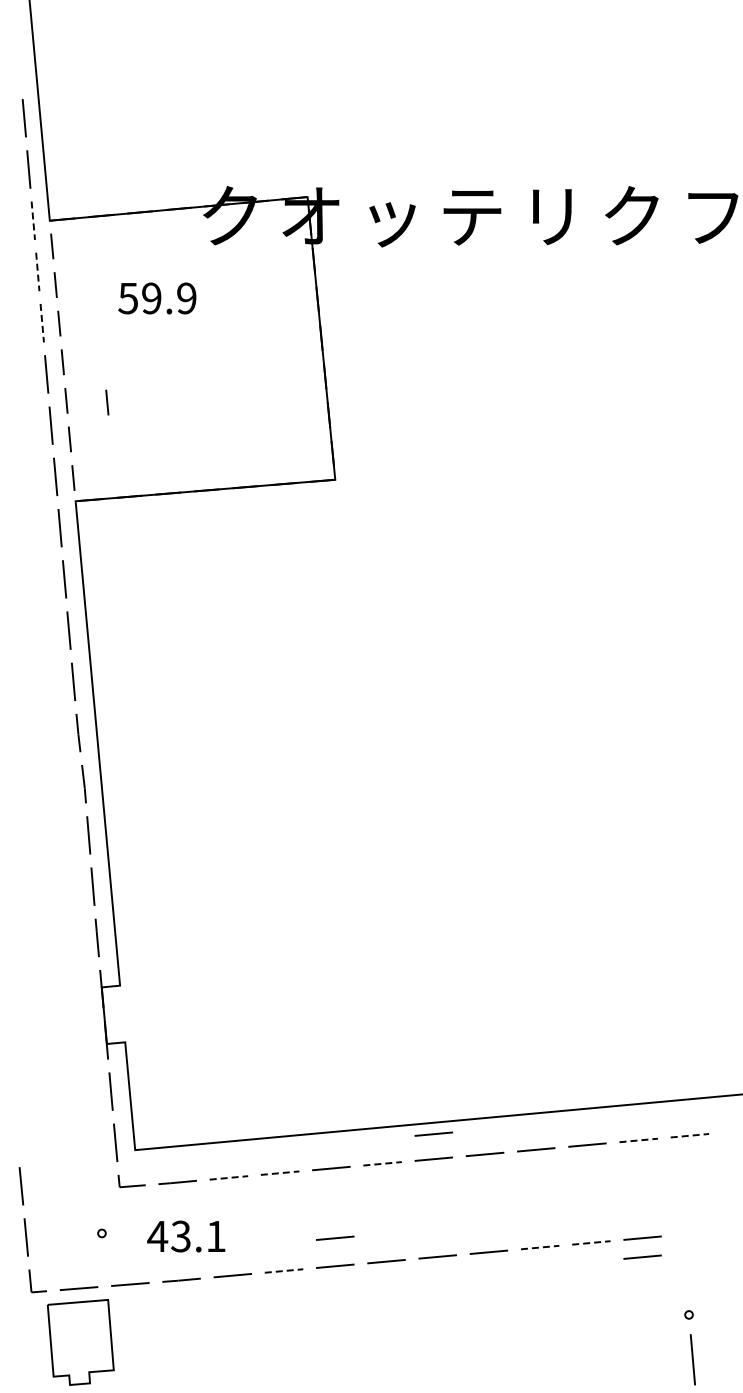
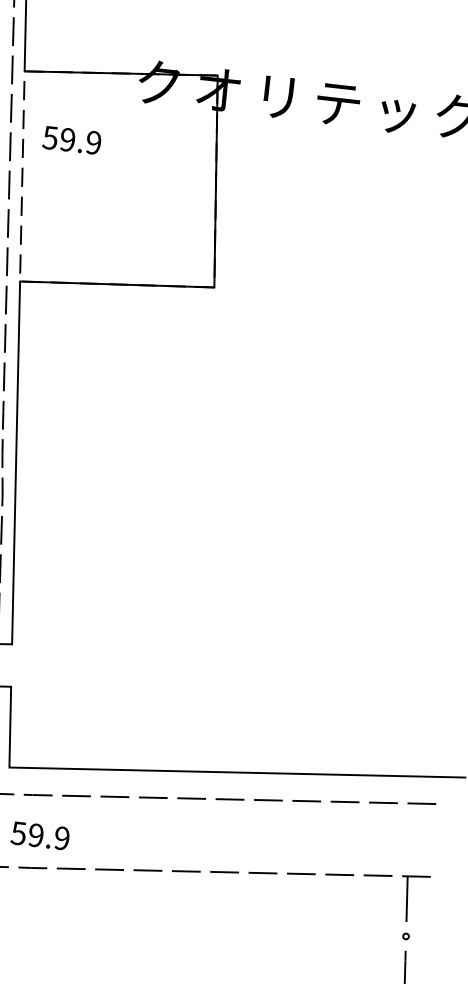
text: (392, 218) -> (278, 98), ッ -> リ
text: (553, 218) -> (398, 112), リ -> ッ
line: (33, 221) -> (12, 70), dashed -> solid
line: (37, 272) -> (11, 108), dashed -> solid
text: (157, 298) -> (72, 140), moved
line: (42, 323) -> (10, 146), dashed -> solid
line: (107, 402) -> (52, 210), removed
line: (433, 1133) -> (231, 780), removed
line: (690, 1135) -> (422, 803), dashed -> solid
line: (639, 1140) -> (384, 802), dashed -> solid
line: (383, 1163) -> (192, 798), dashed -> solid
line: (280, 1173) -> (115, 797), dashed -> solid
line: (229, 1177) -> (77, 795), dashed -> solid
text: (186, 1236) -> (40, 835), 43.1 -> 59.9
line: (335, 1237) -> (150, 849), removed
line: (591, 1242) -> (339, 874), dashed -> solid
line: (540, 1247) -> (301, 873), dashed -> solid
line: (642, 1256) -> (376, 889), removed
part: (685, 1263) -> (407, 898), added
line: (284, 1270) -> (109, 869), dashed -> solid

